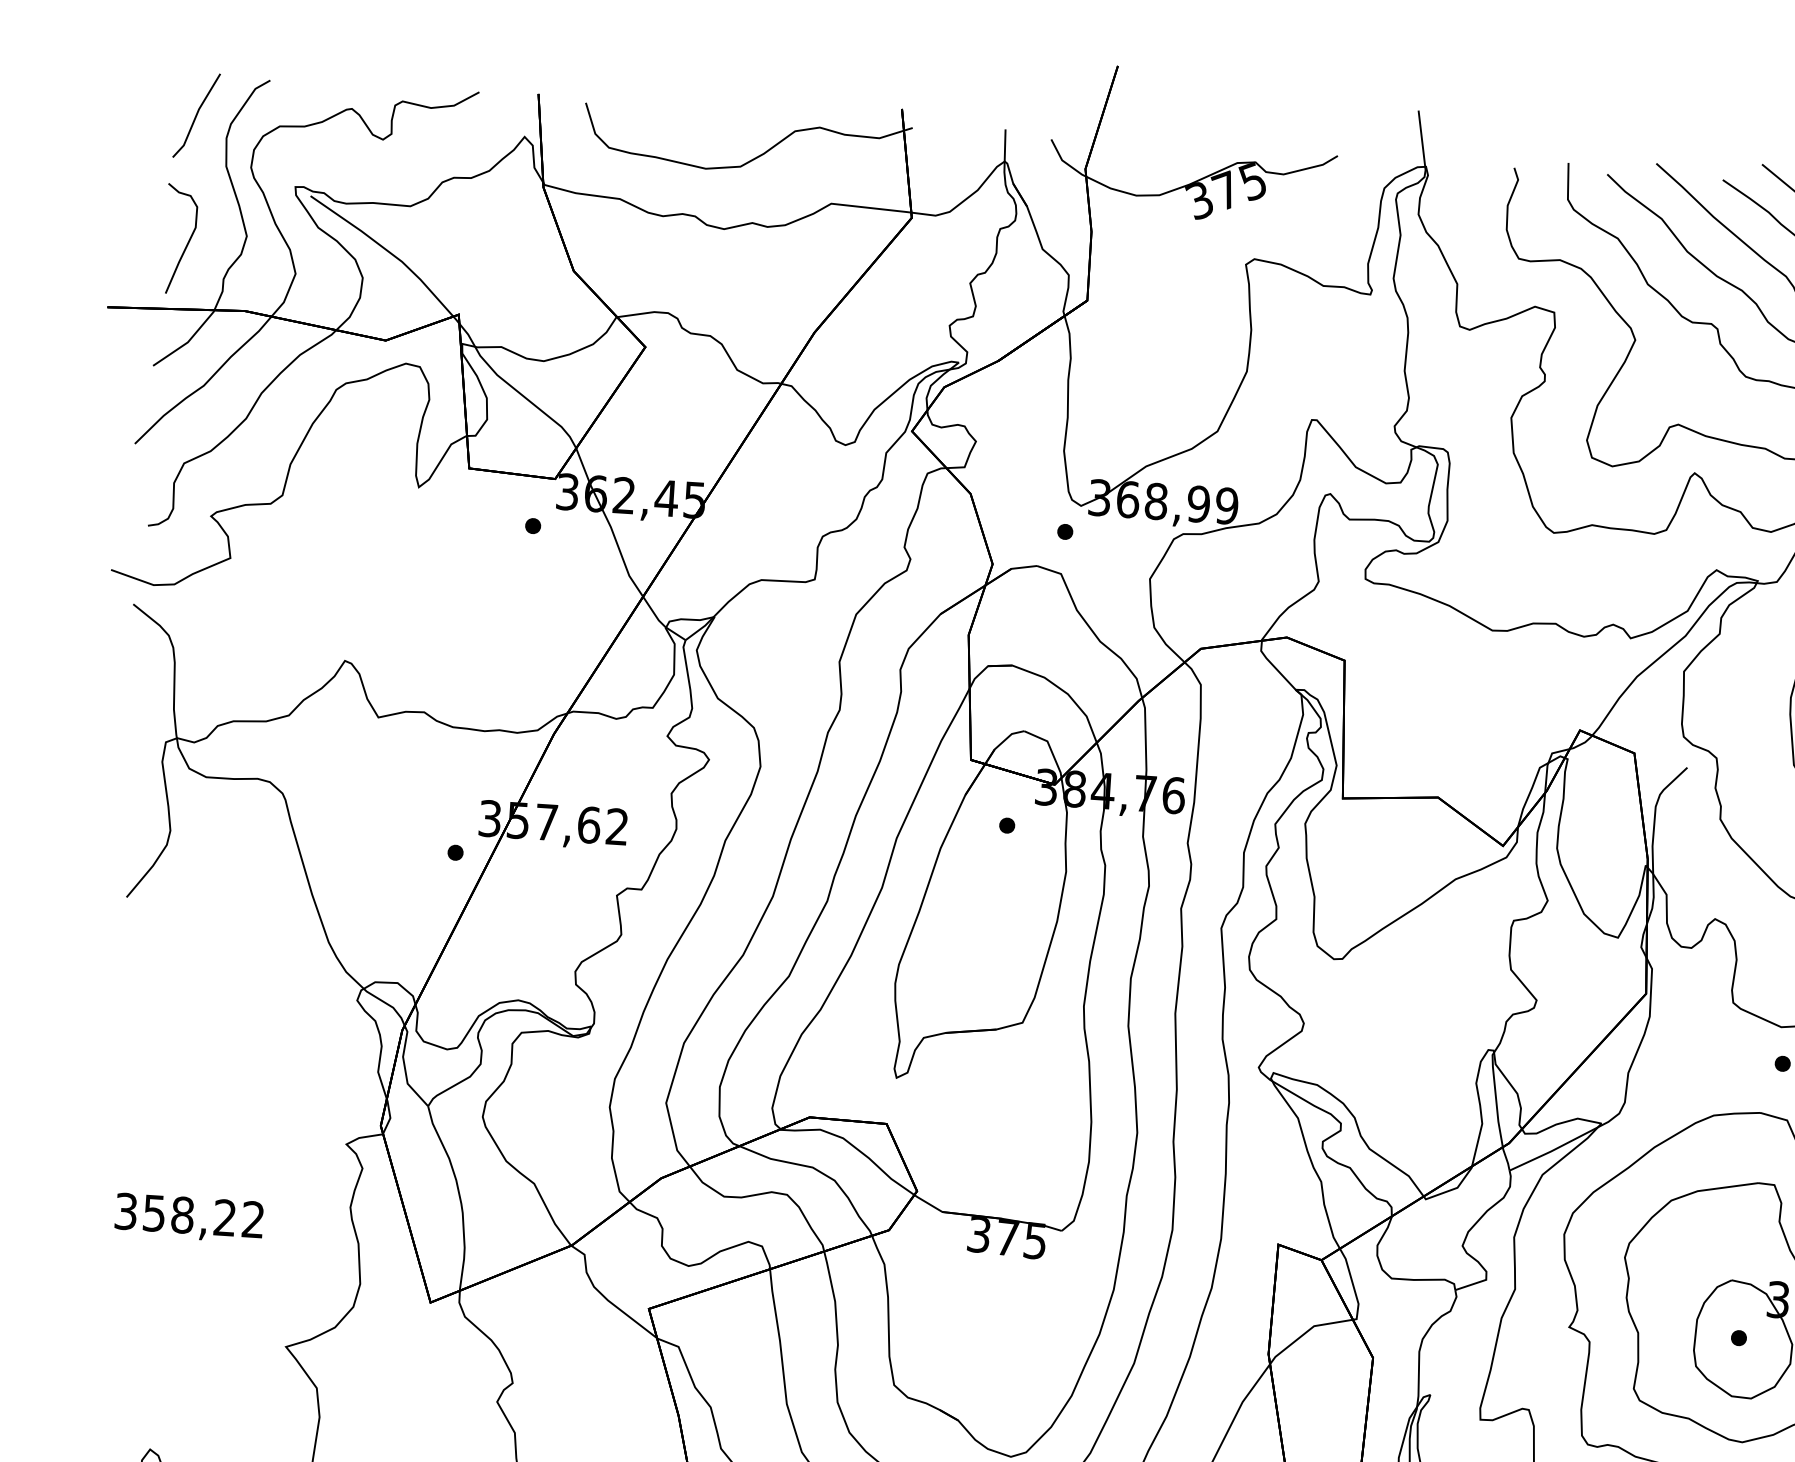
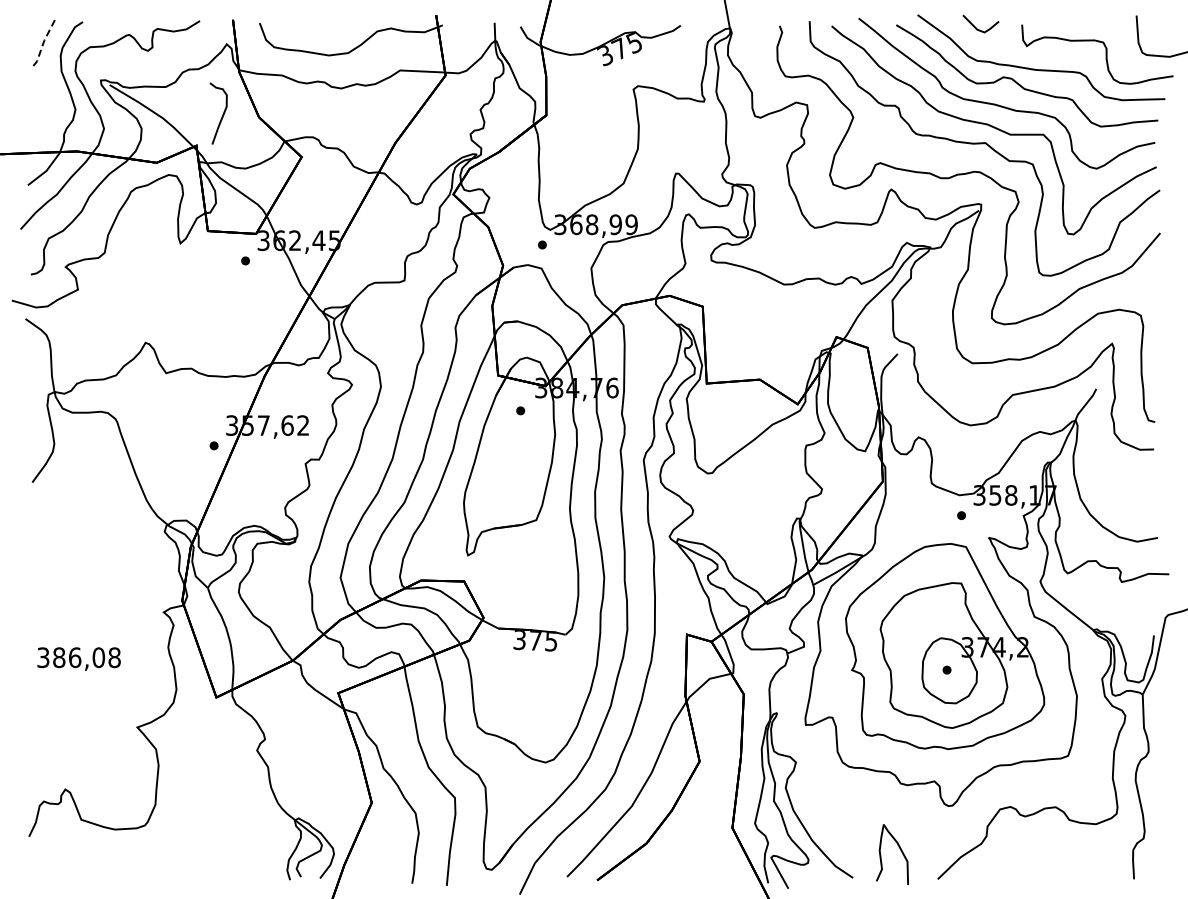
line: (197, 116) -> (43, 44), solid -> dashed
curve: (187, 241) -> (222, 114), moved
text: (203, 1216) -> (86, 657), 358,22 -> 386,08

